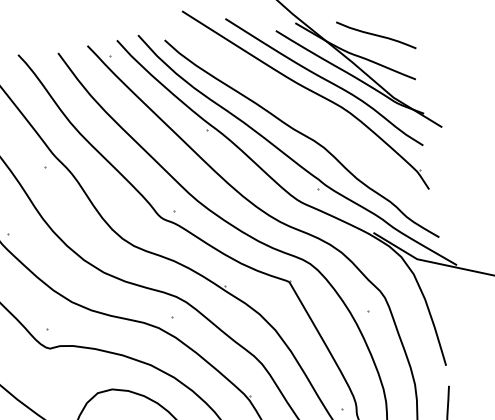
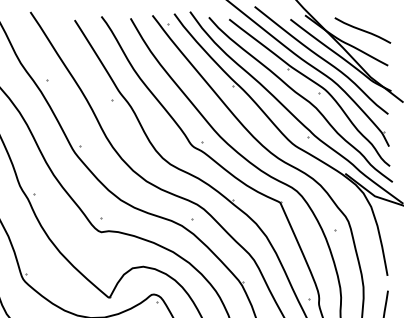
part: (325, 127) -> (318, 93), added

